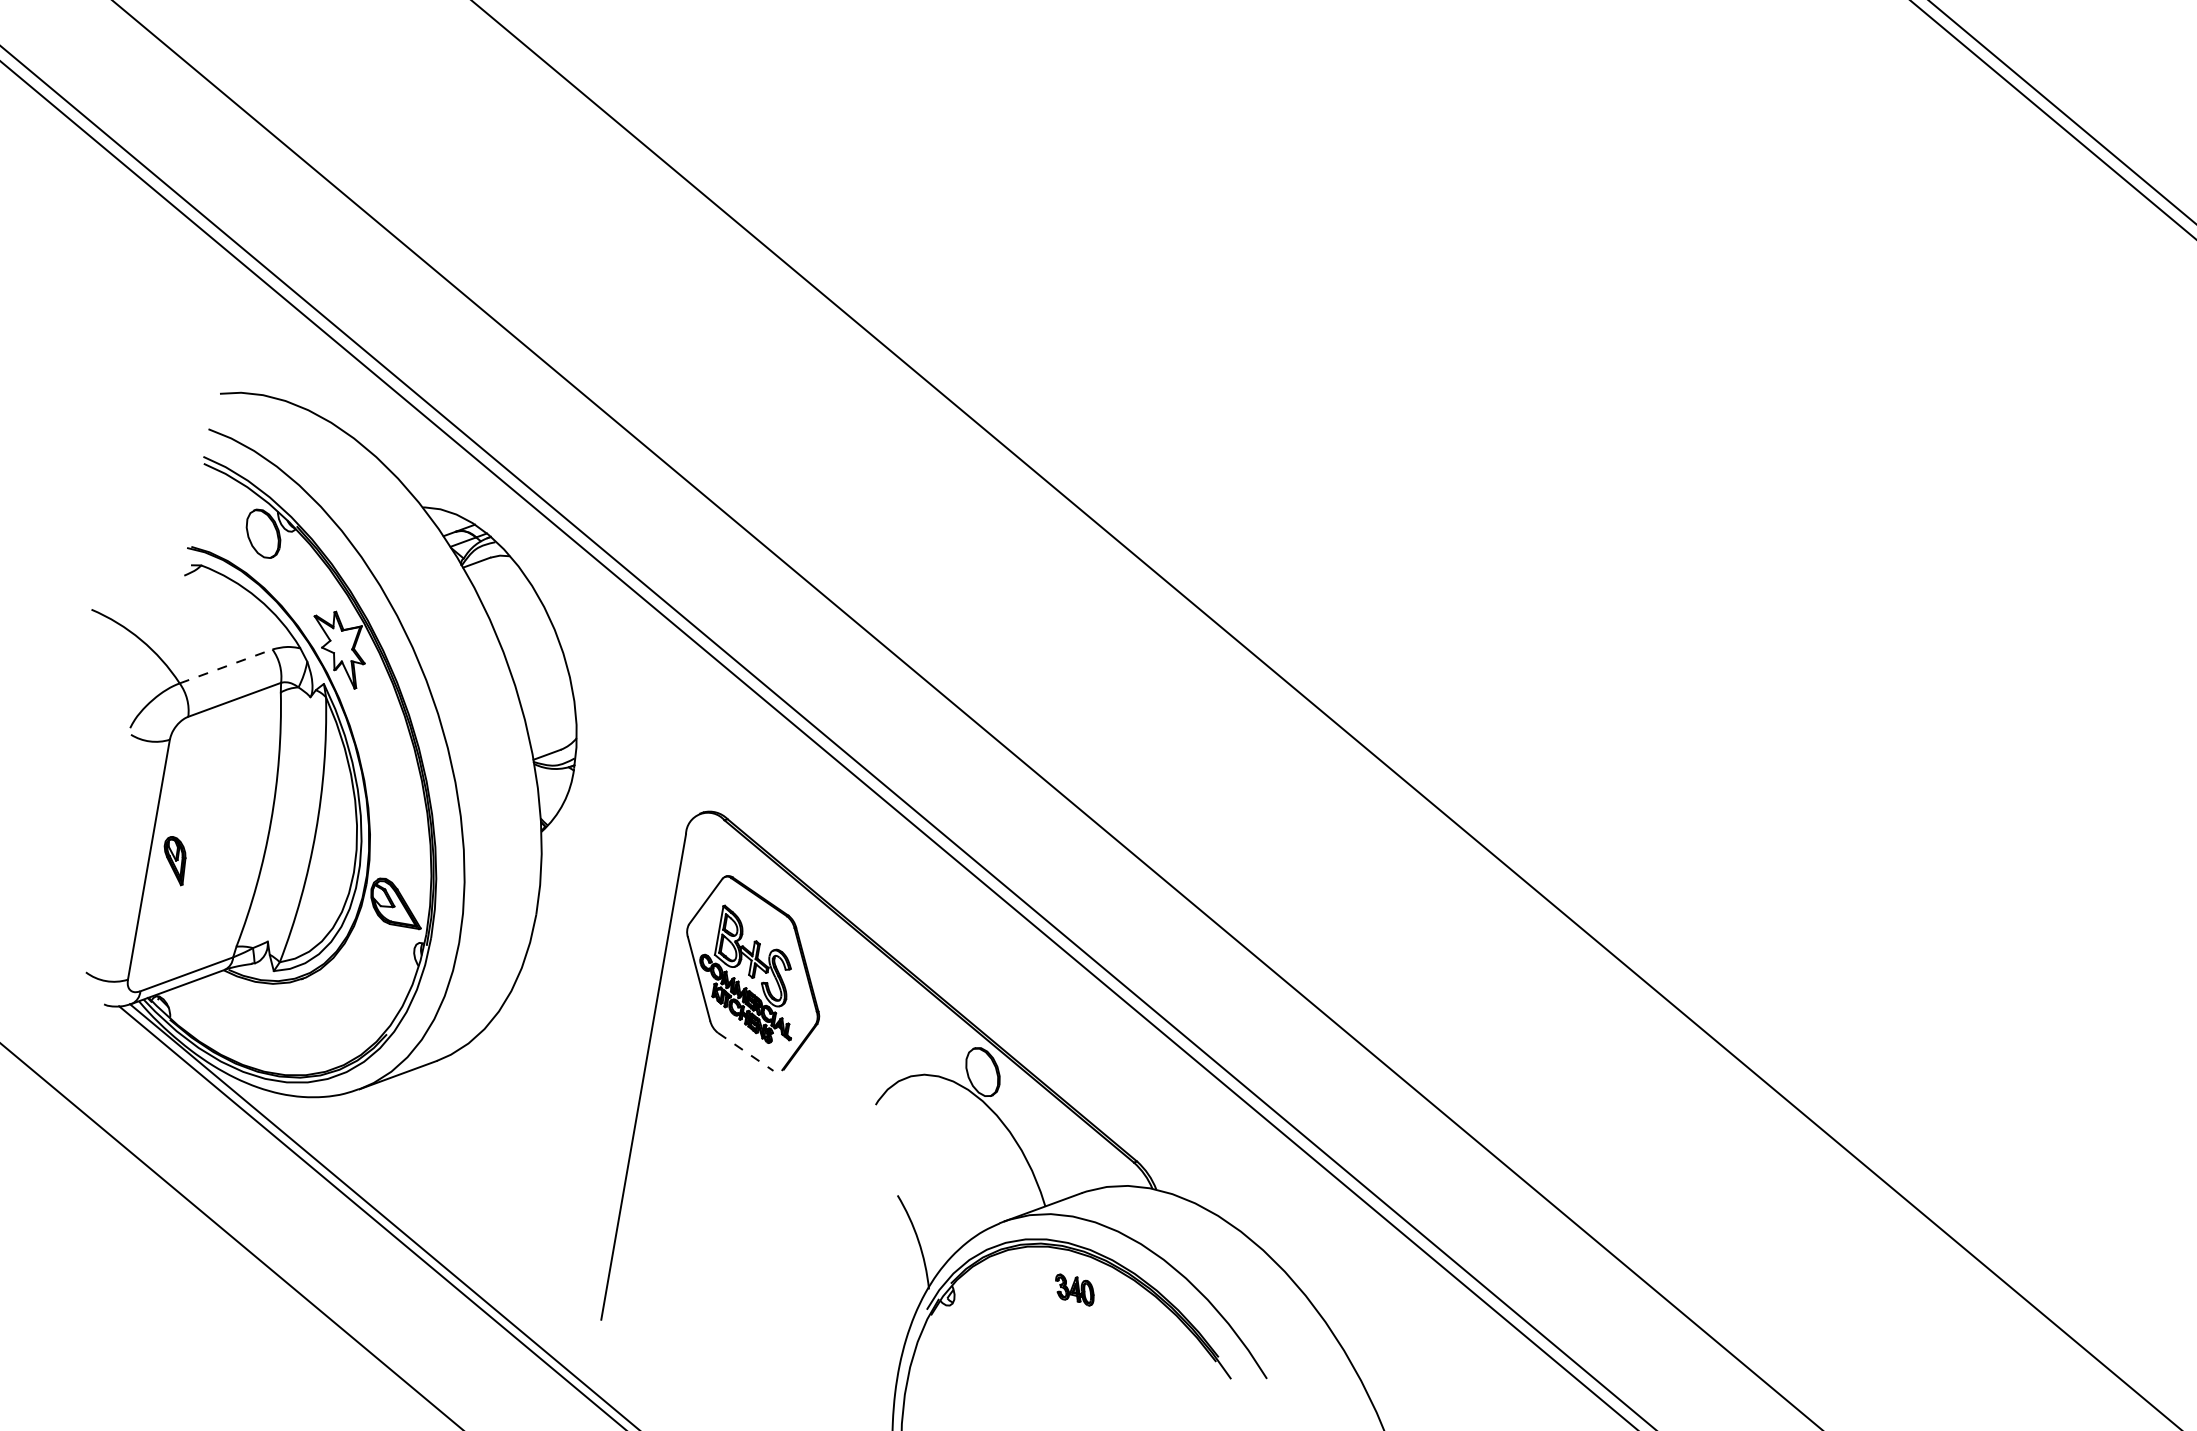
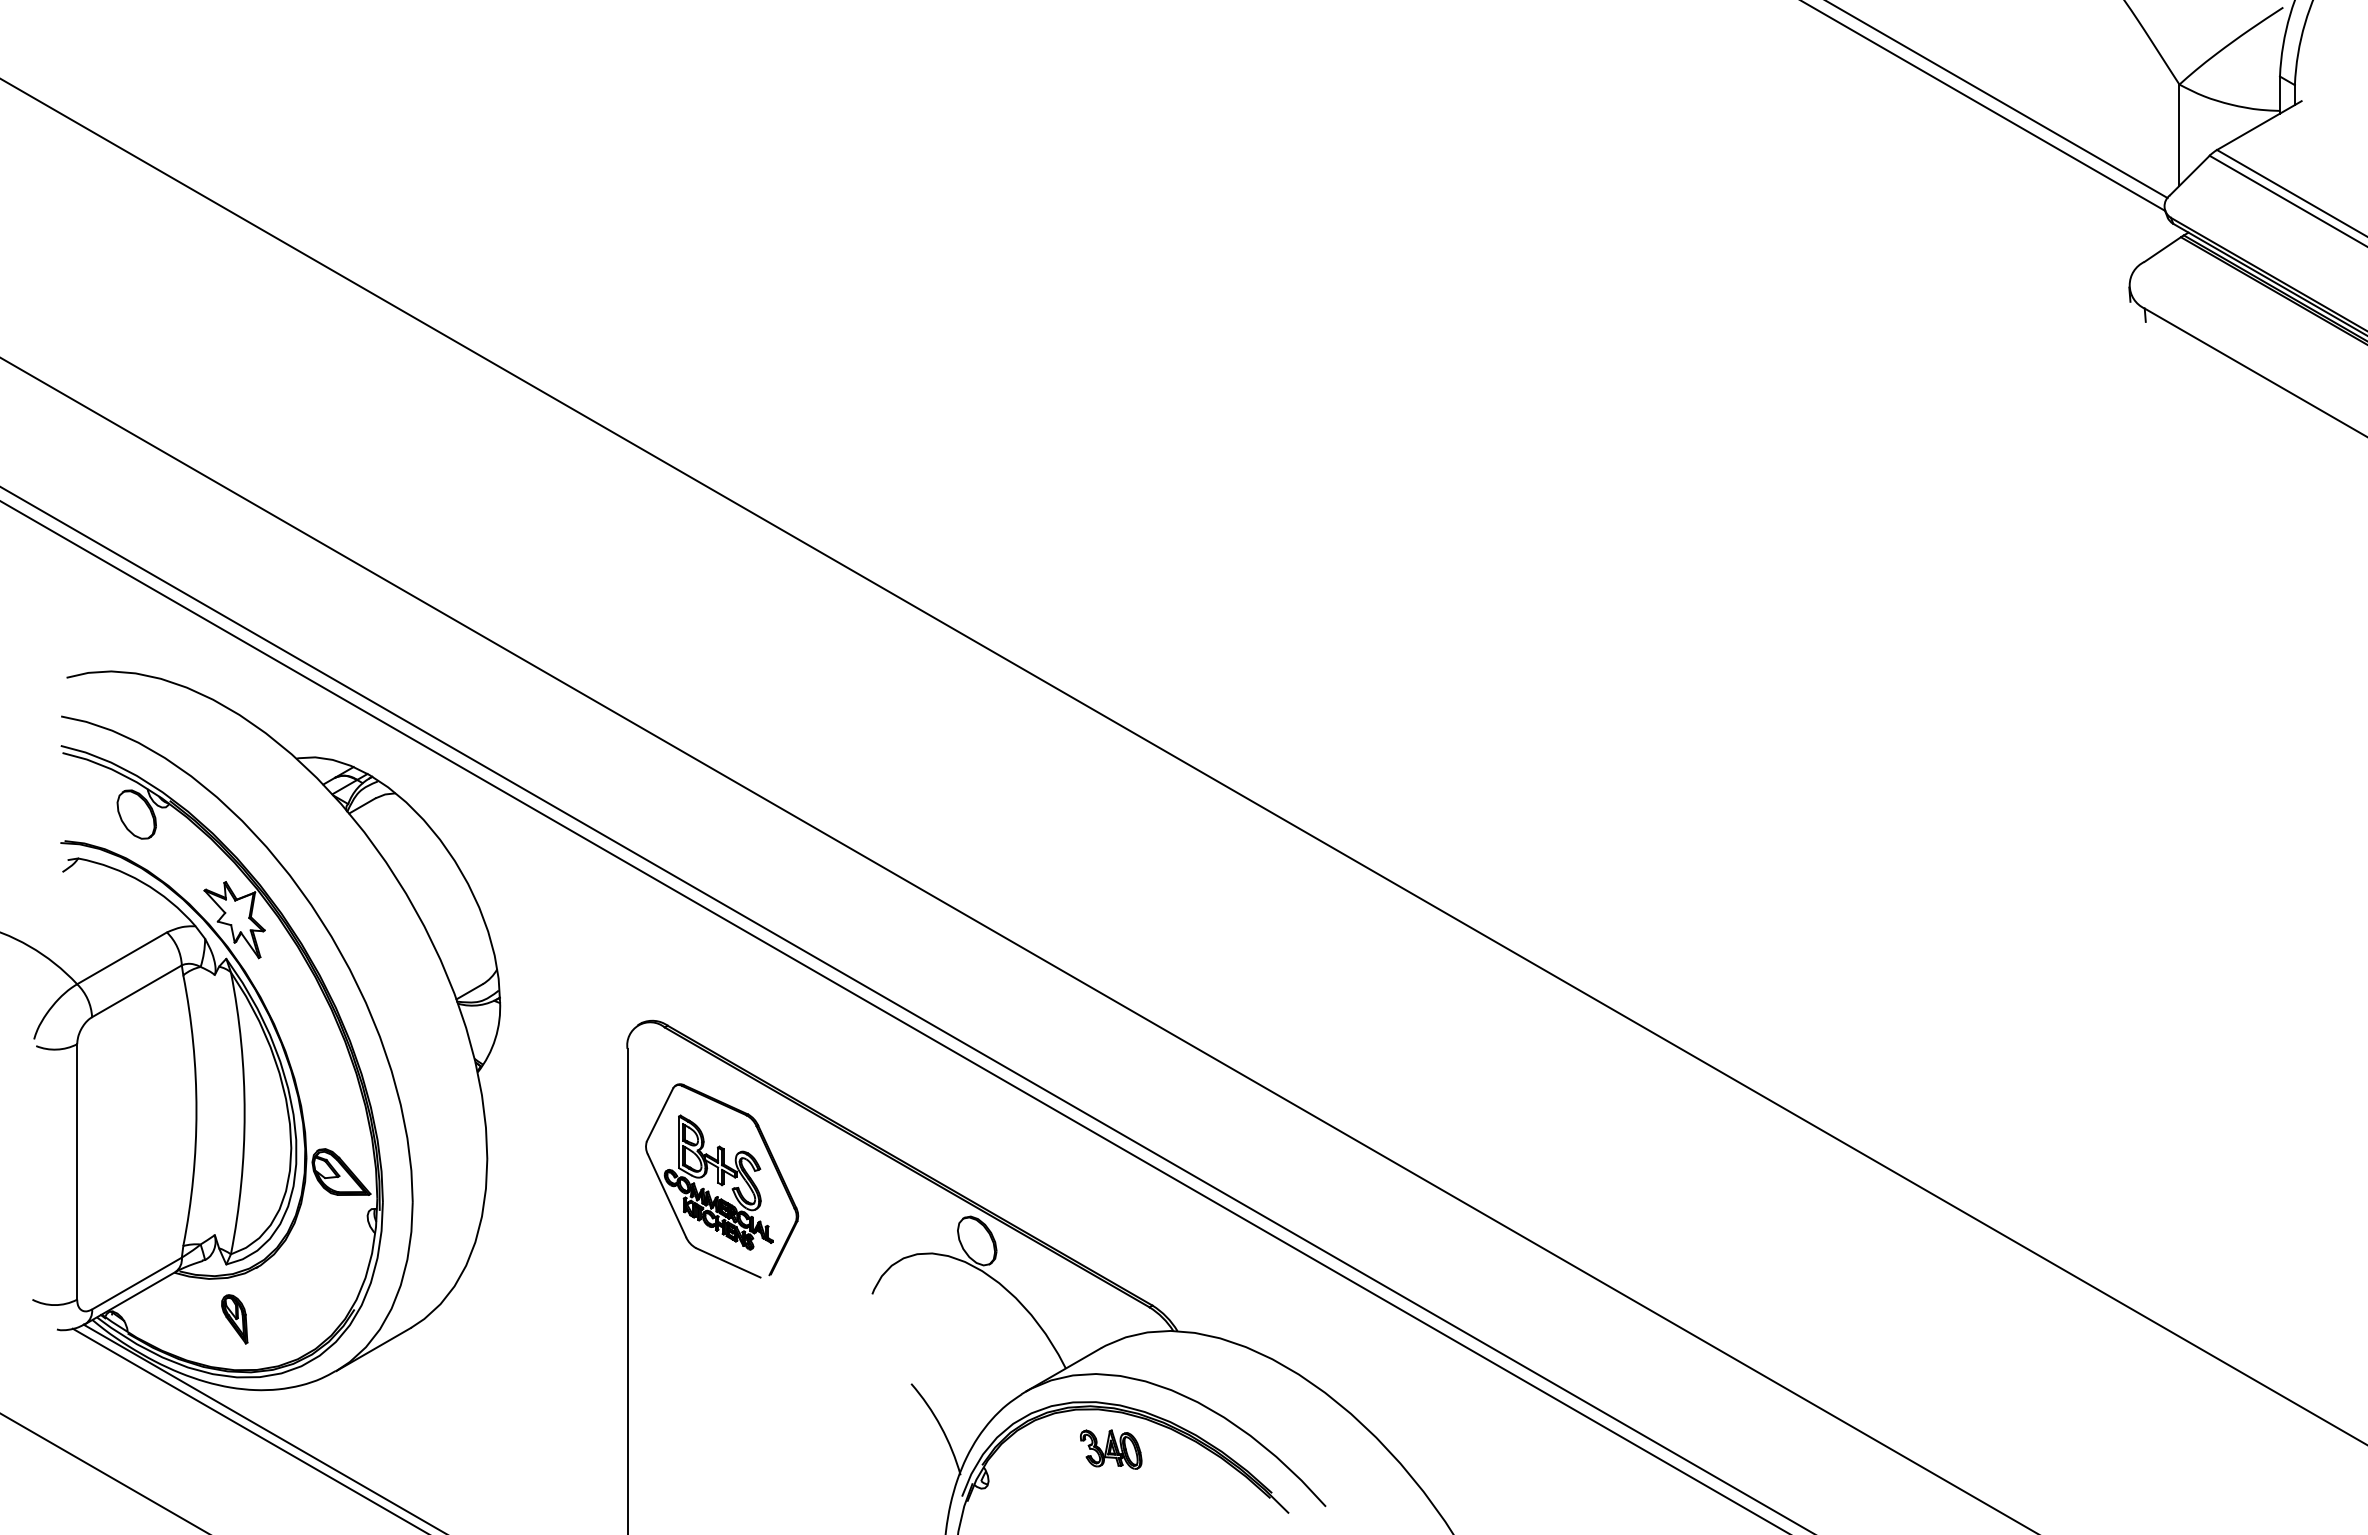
line: (226, 666) -> (122, 958), dashed -> solid
part: (174, 860) -> (234, 1319), moved
line: (745, 1052) -> (728, 1263), dashed -> solid
part: (1074, 1289) -> (1111, 1449), size x1.43

